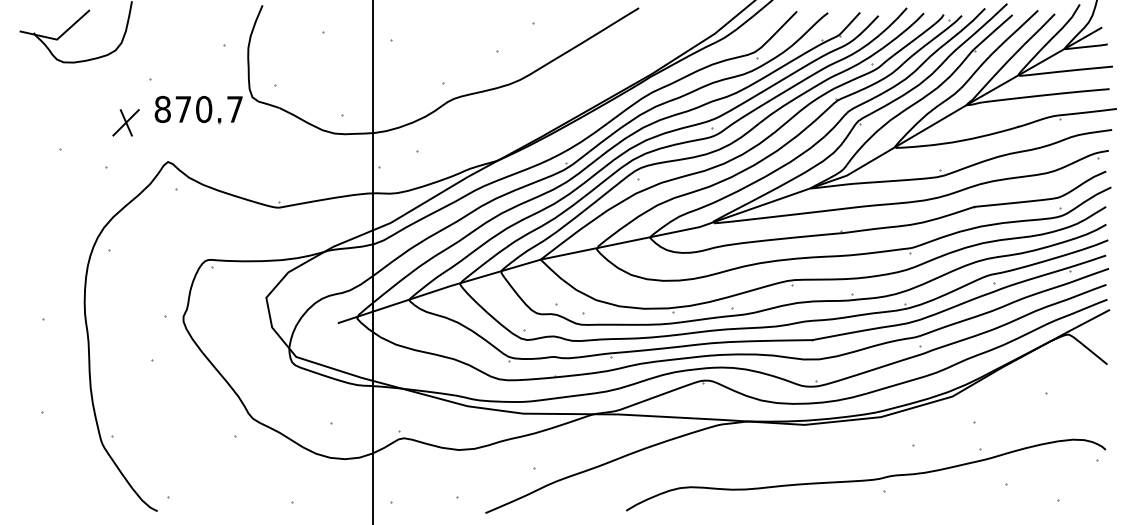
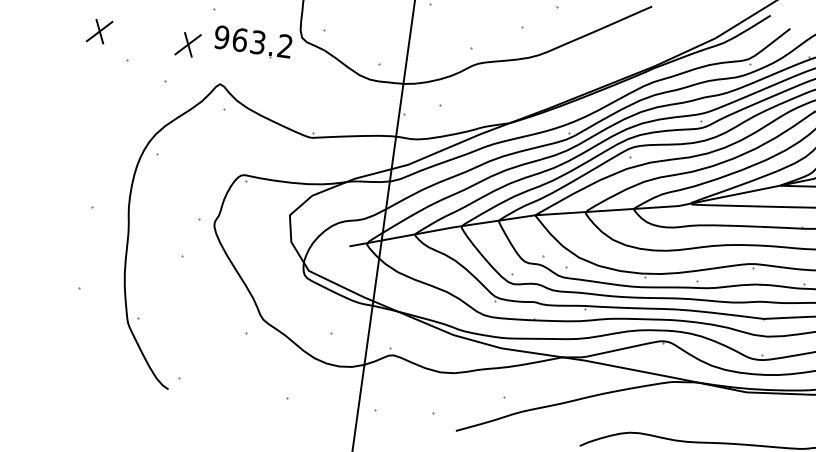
text: (198, 109) -> (253, 41), 870.7 -> 963.2
part: (24, 121) -> (99, 31), added

